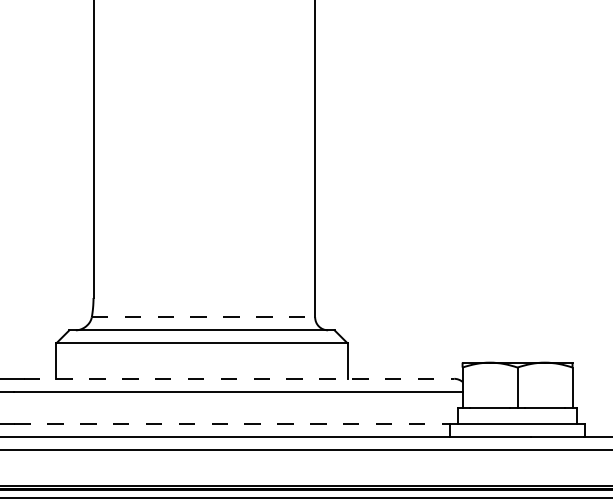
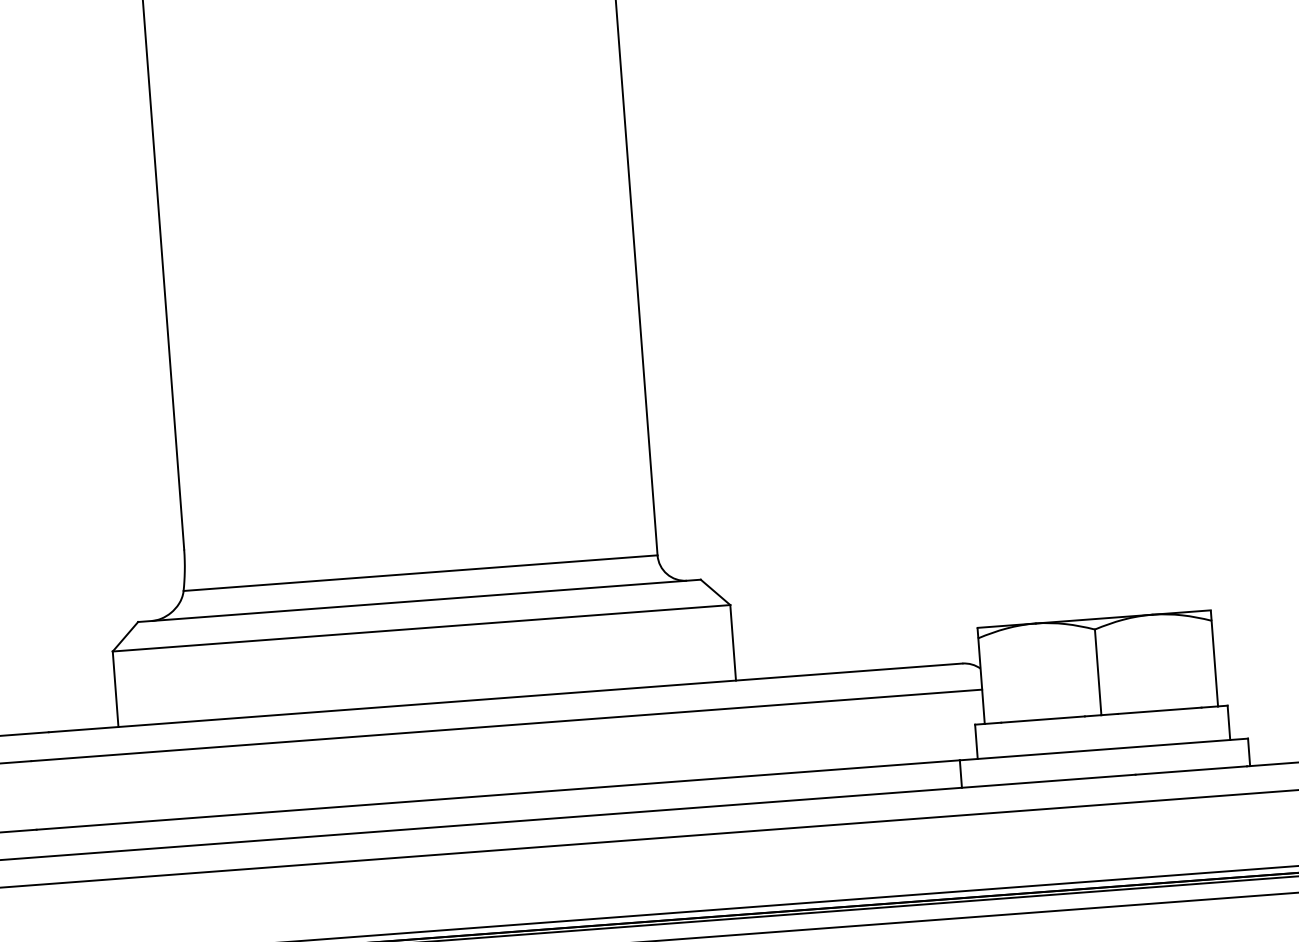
line: (203, 317) -> (420, 573), dashed -> solid
line: (239, 378) -> (506, 697), dashed -> solid
line: (232, 424) -> (499, 795), dashed -> solid

